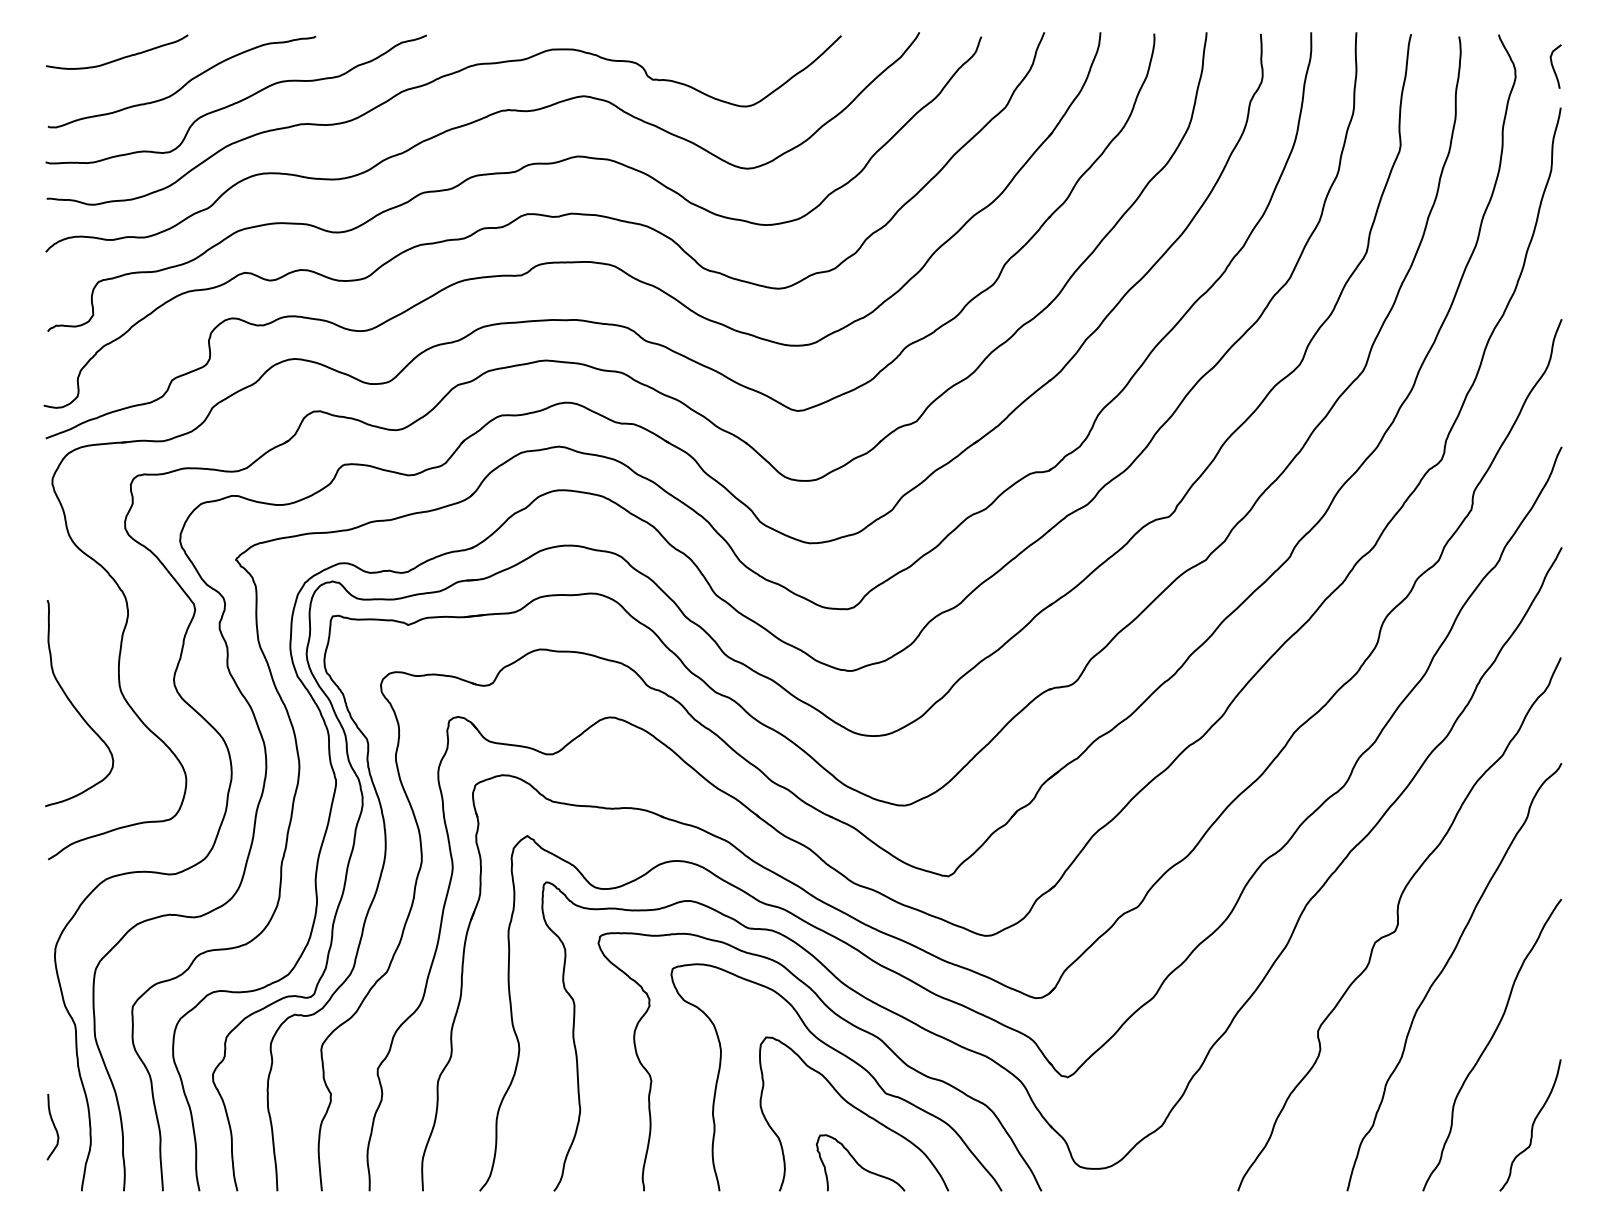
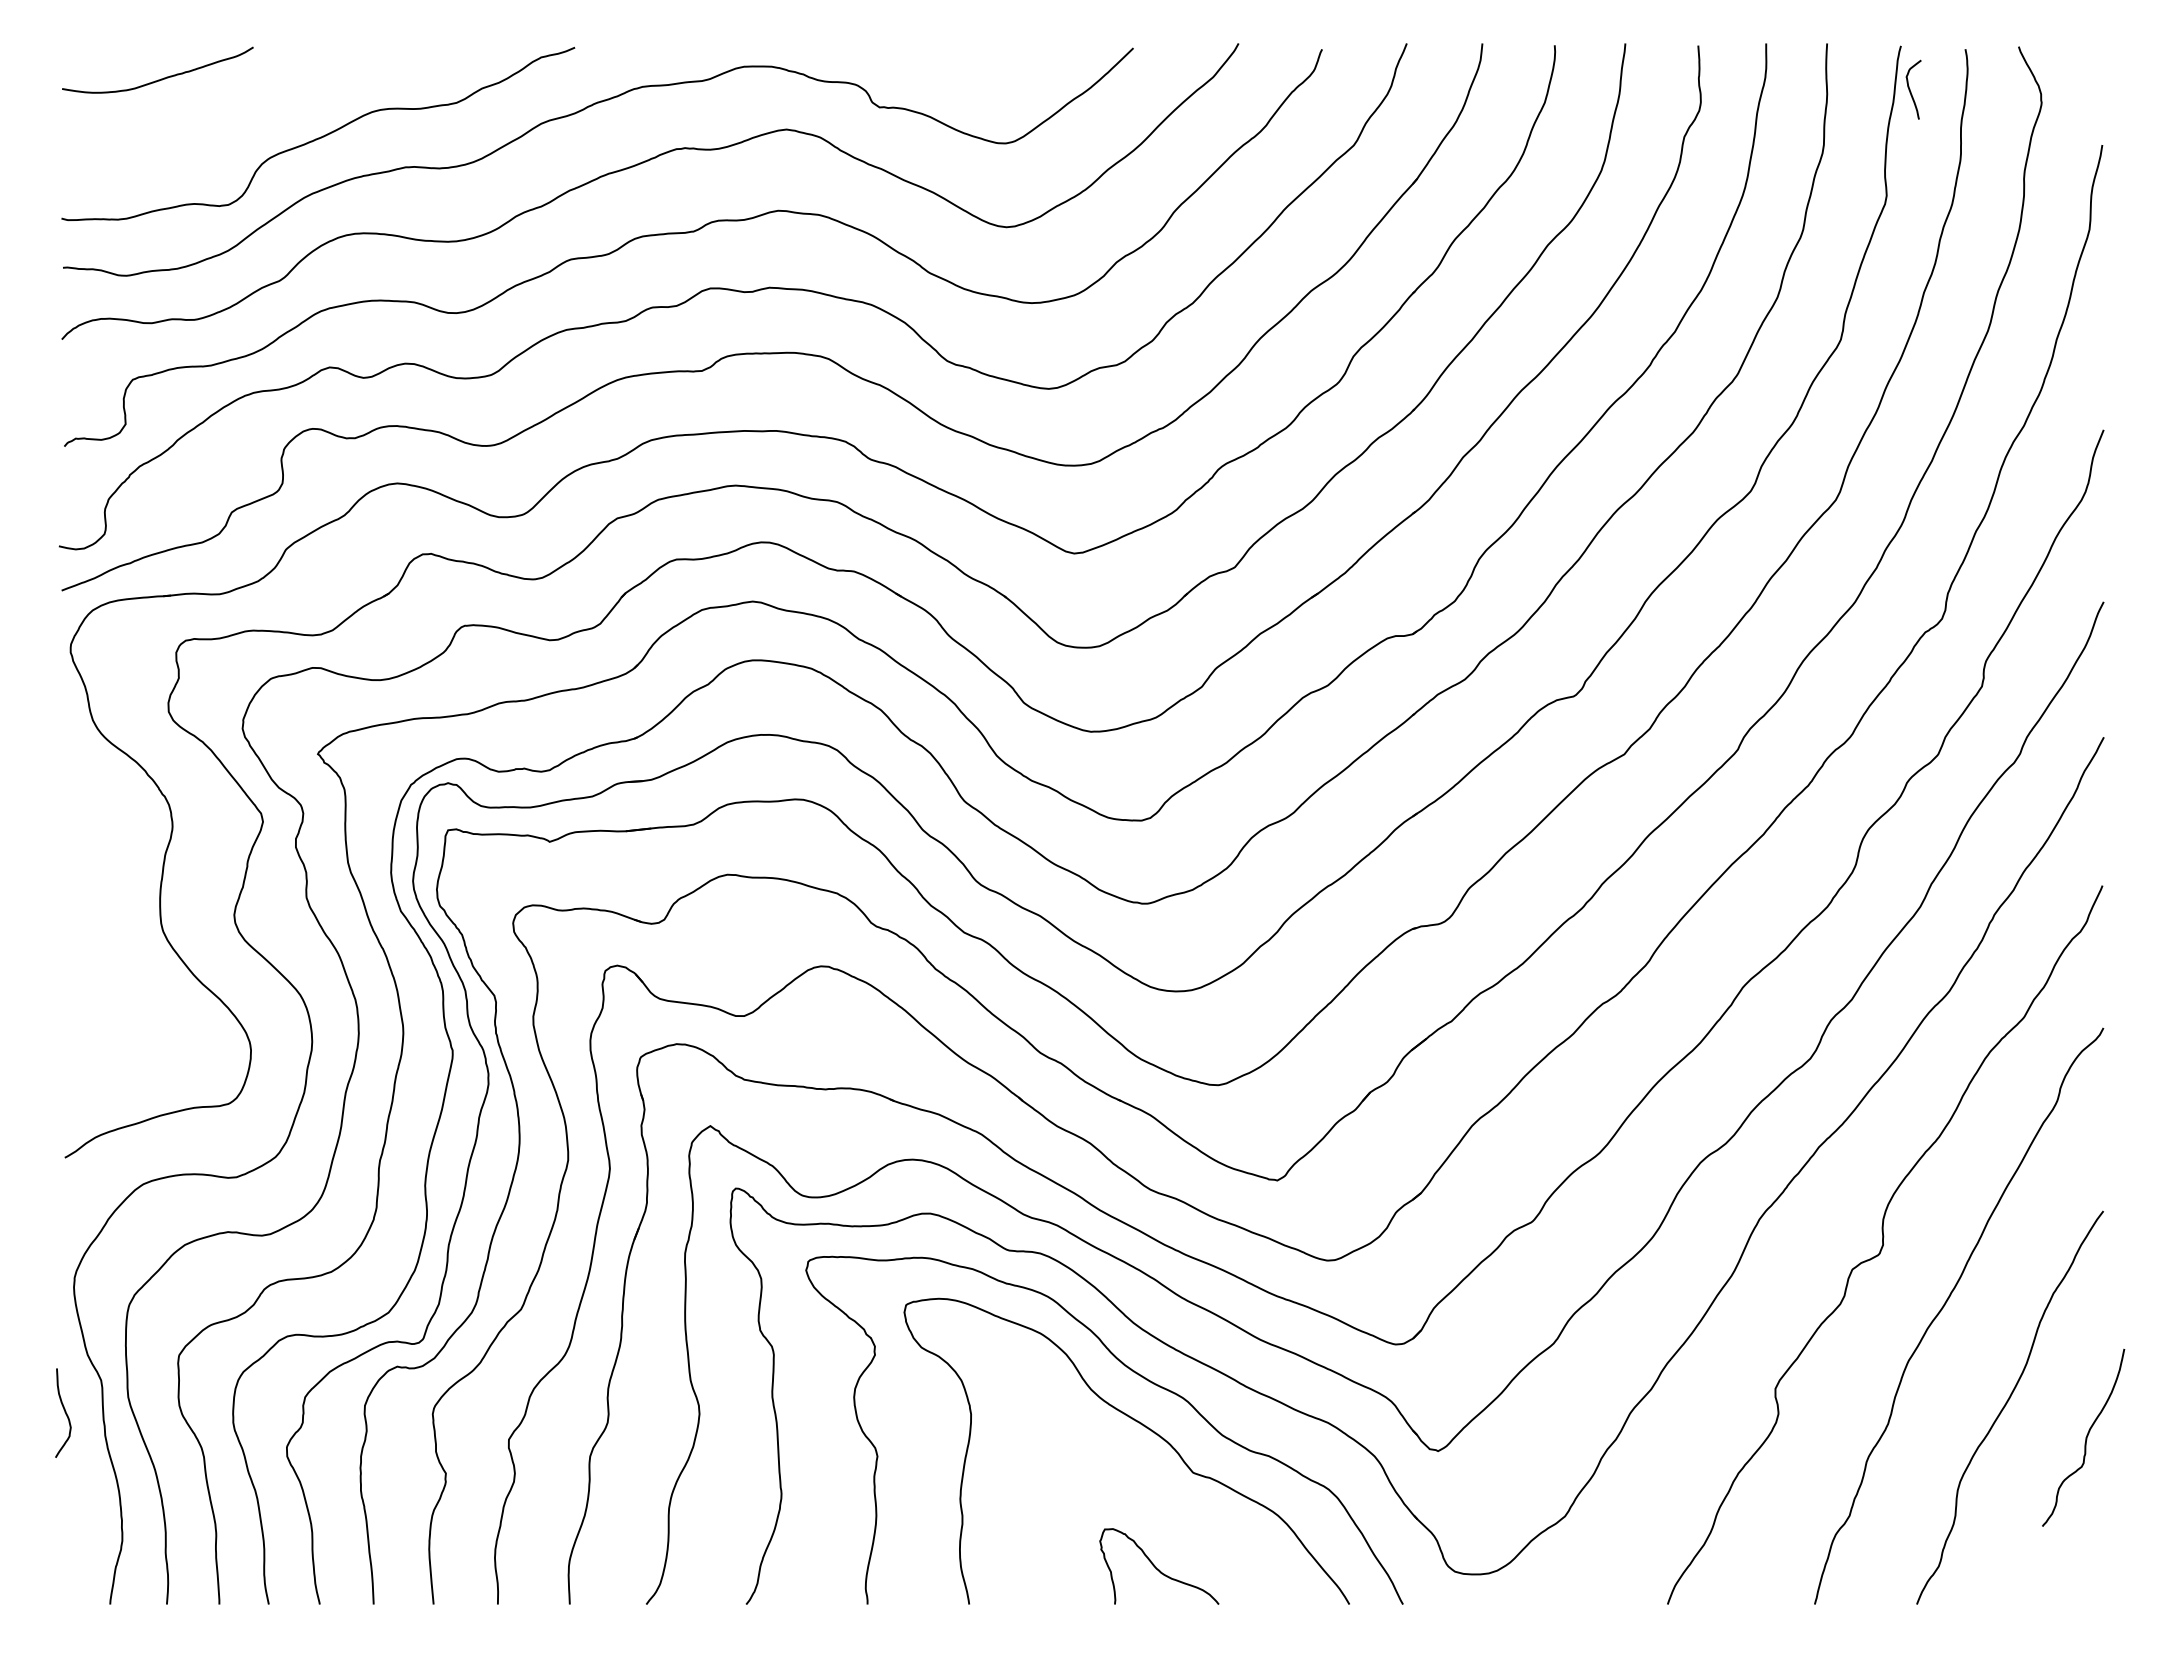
curve: (1554, 67) -> (1911, 91), moved
curve: (183, 85) -> (247, 114), removed
curve: (75, 707) -> (101, 952), removed
curve: (857, 1110) -> (1155, 1495), removed
curve: (1531, 1125) -> (2085, 1437), moved
curve: (53, 1126) -> (64, 1412), moved

